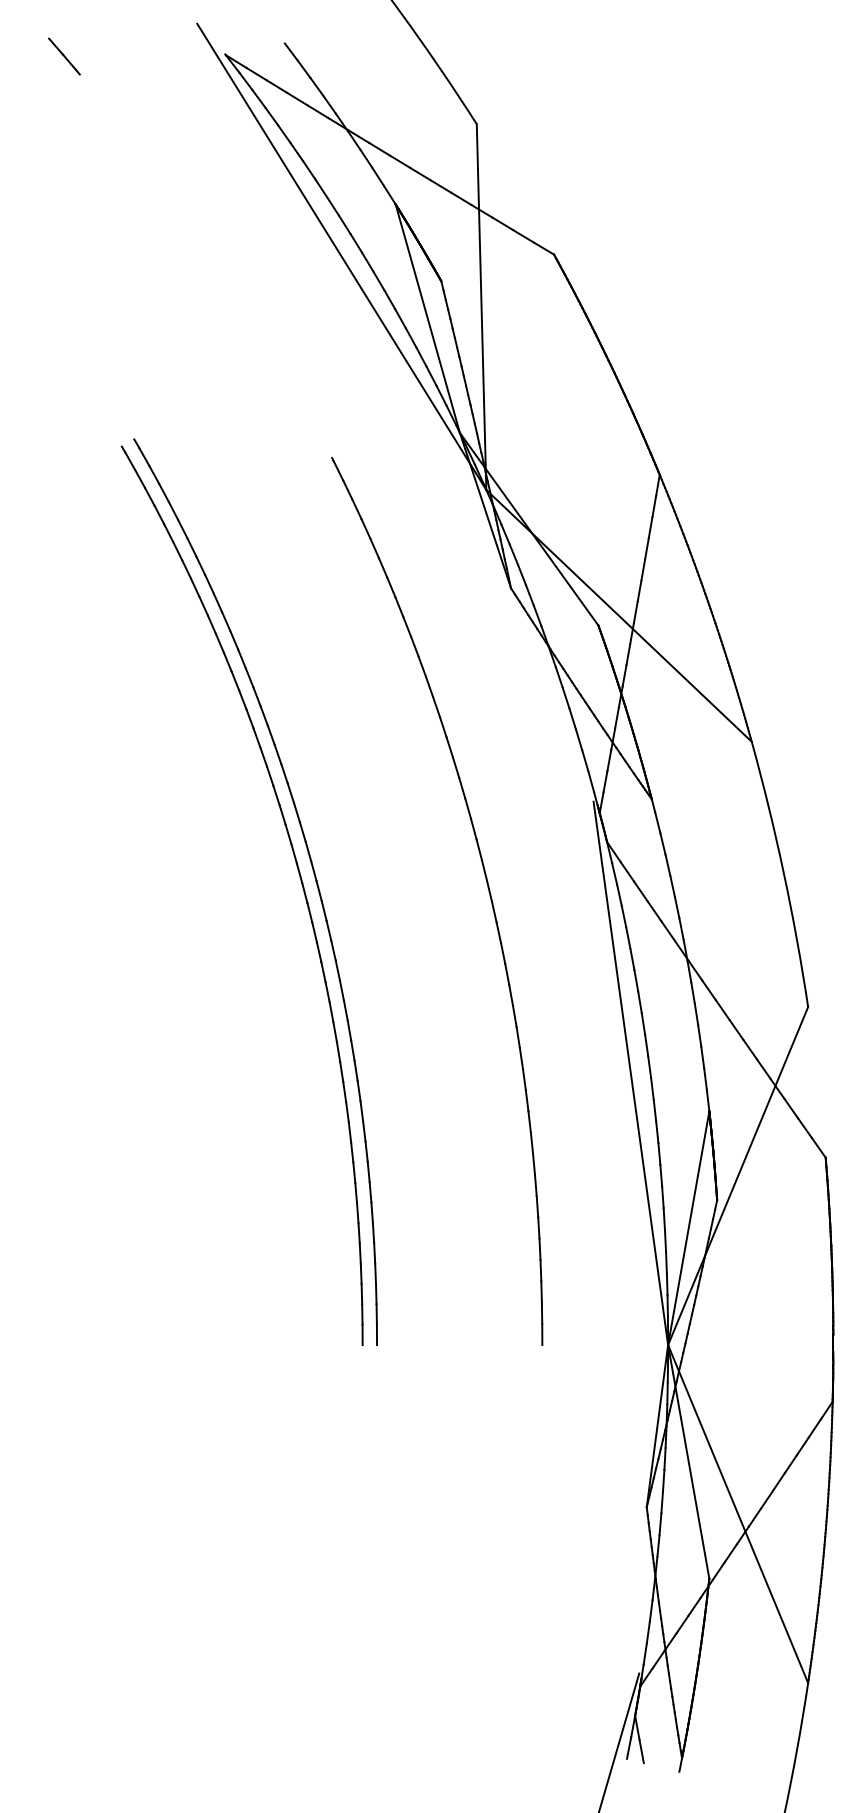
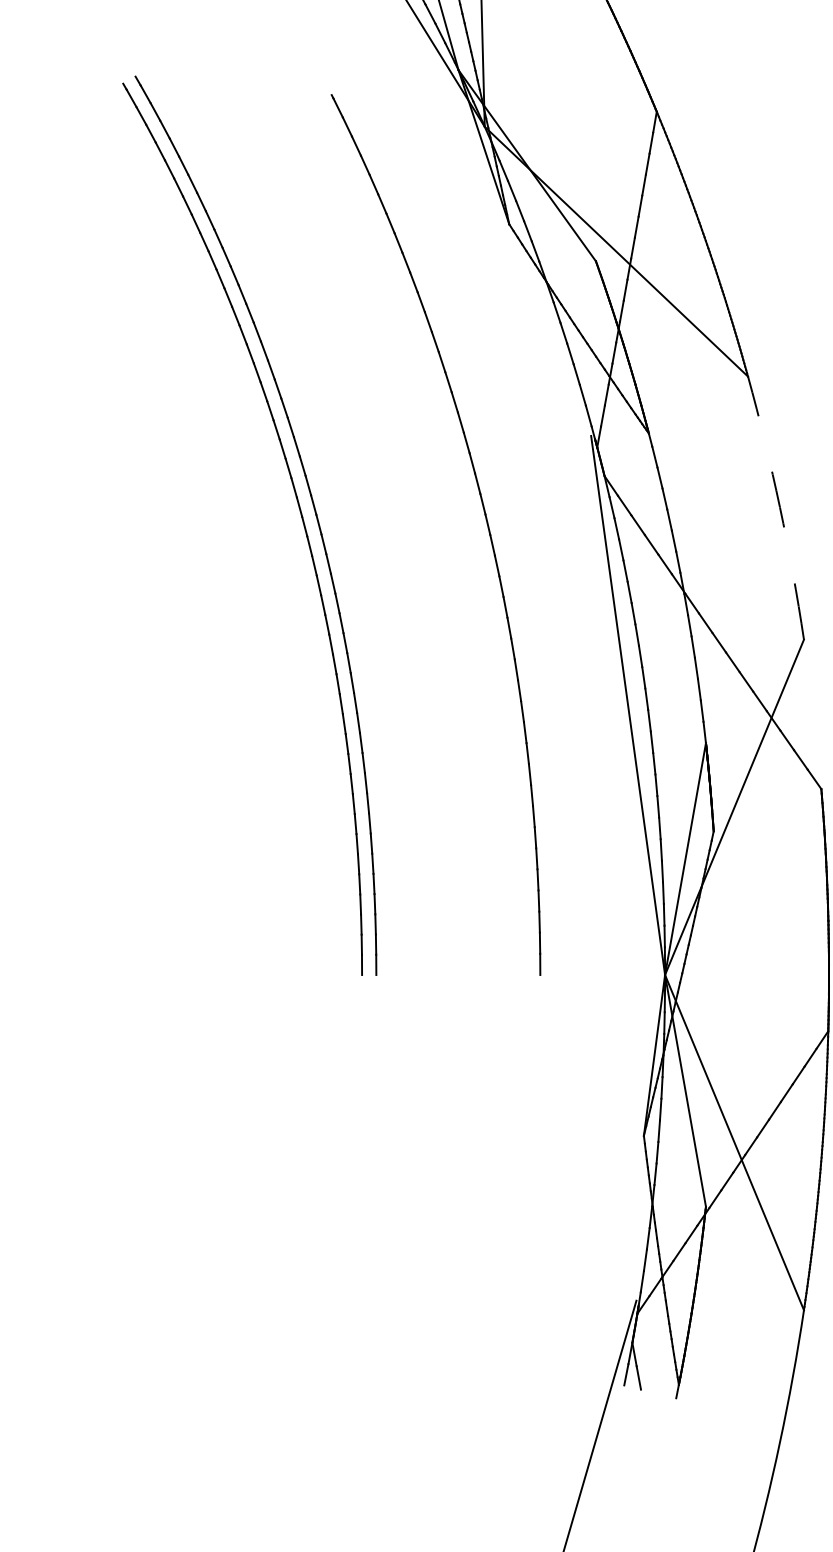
arc: (783, 873) -> (779, 507), solid -> dashed

